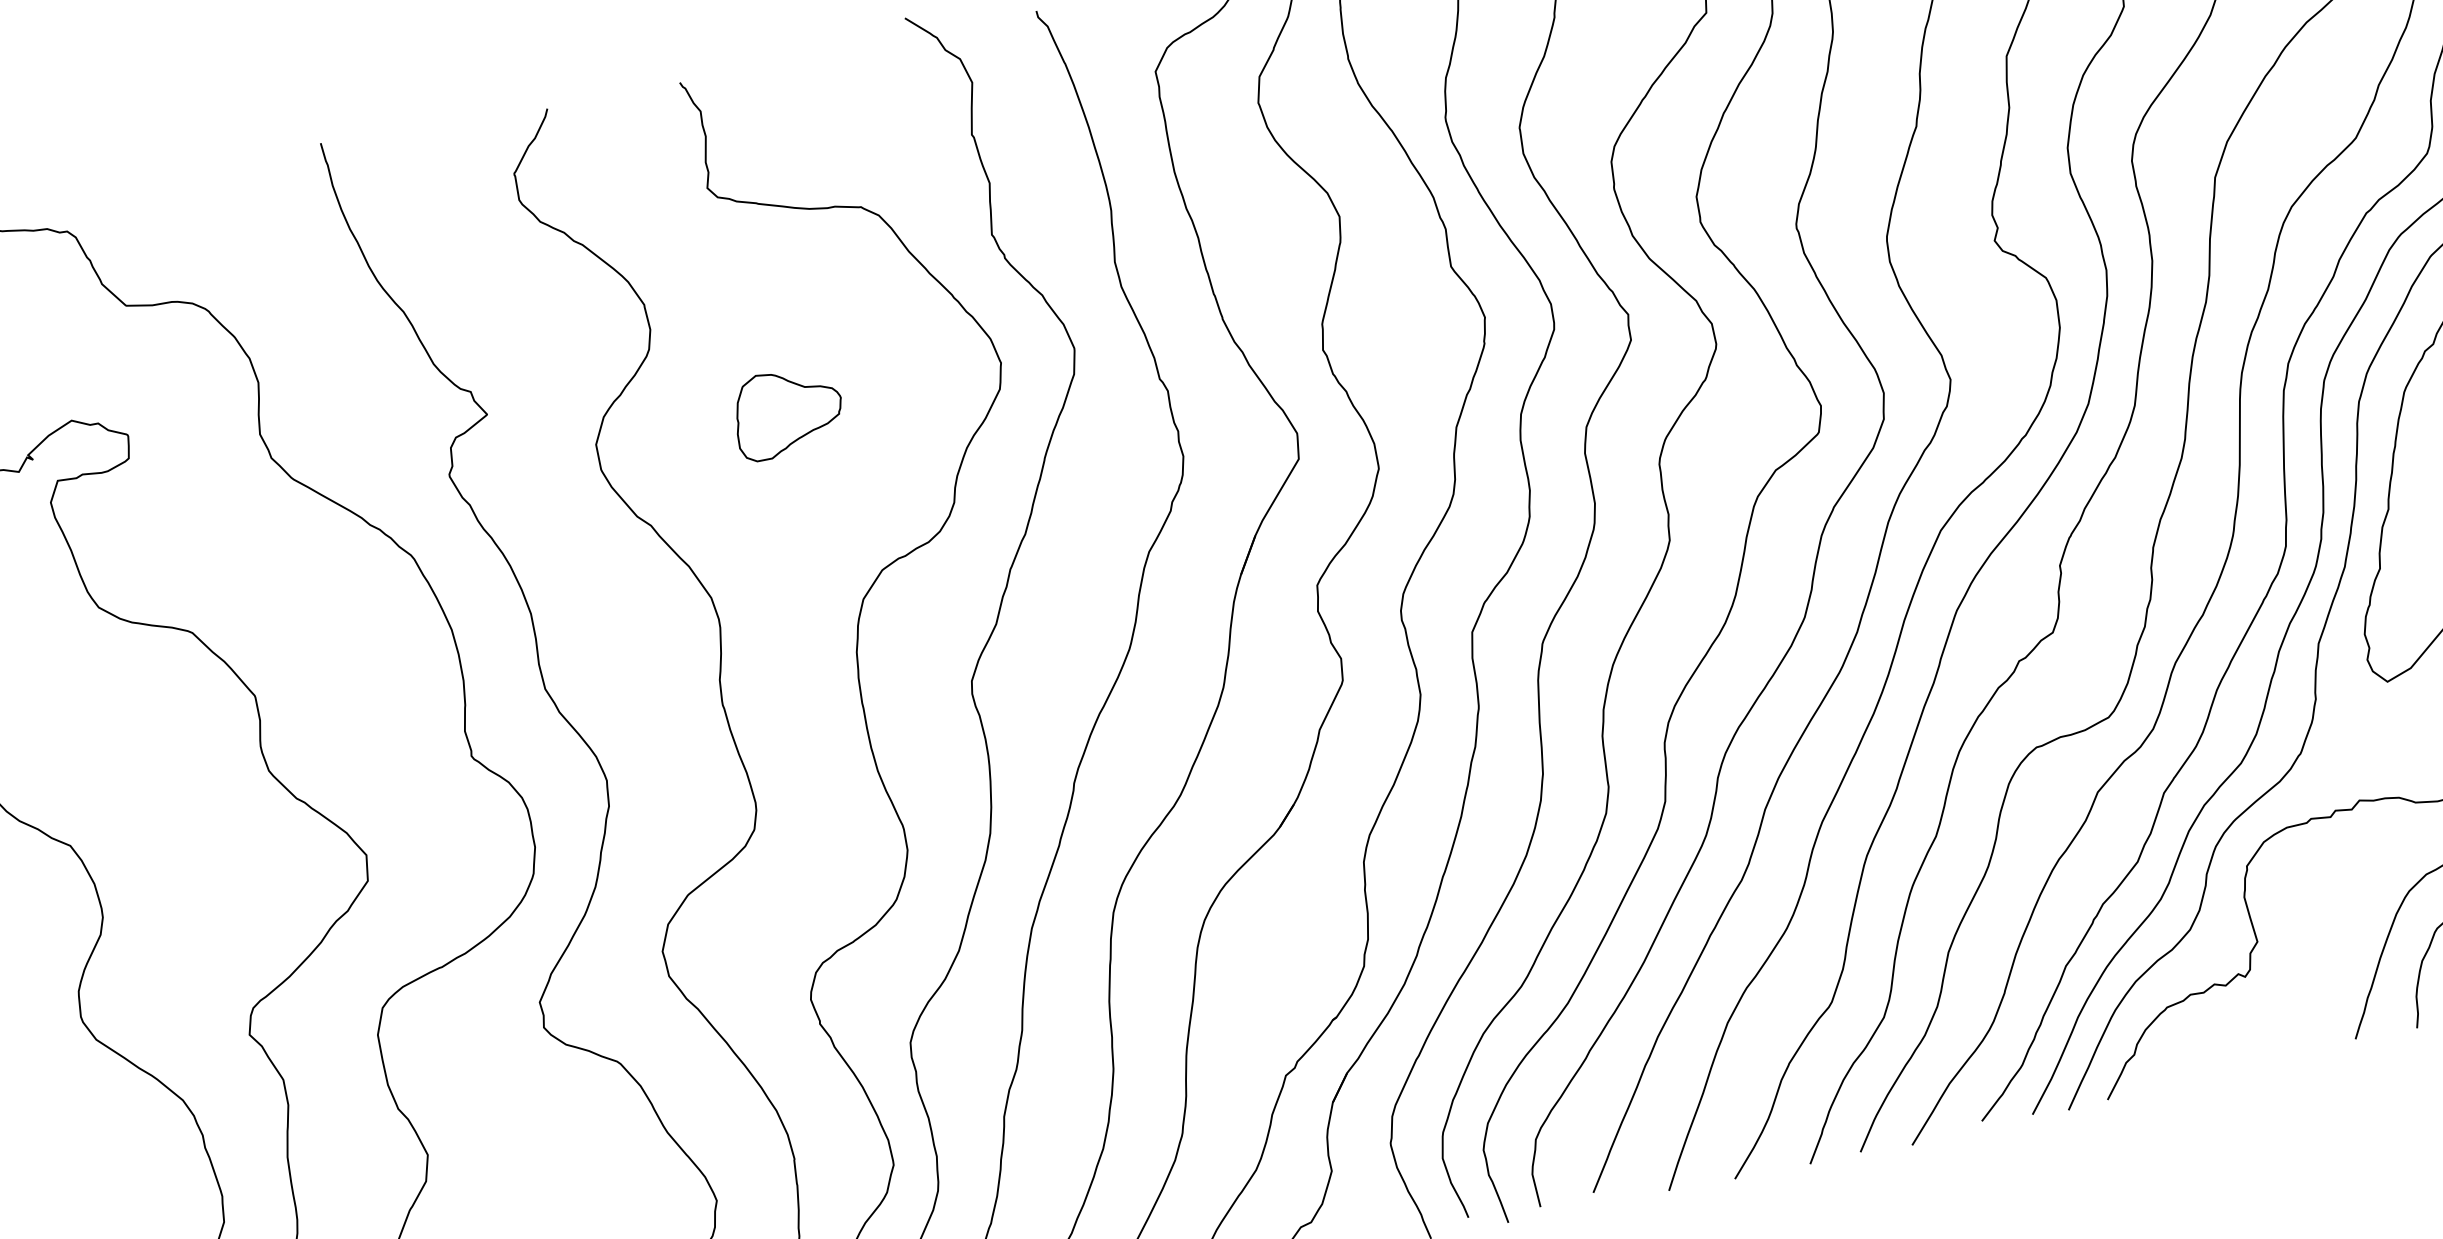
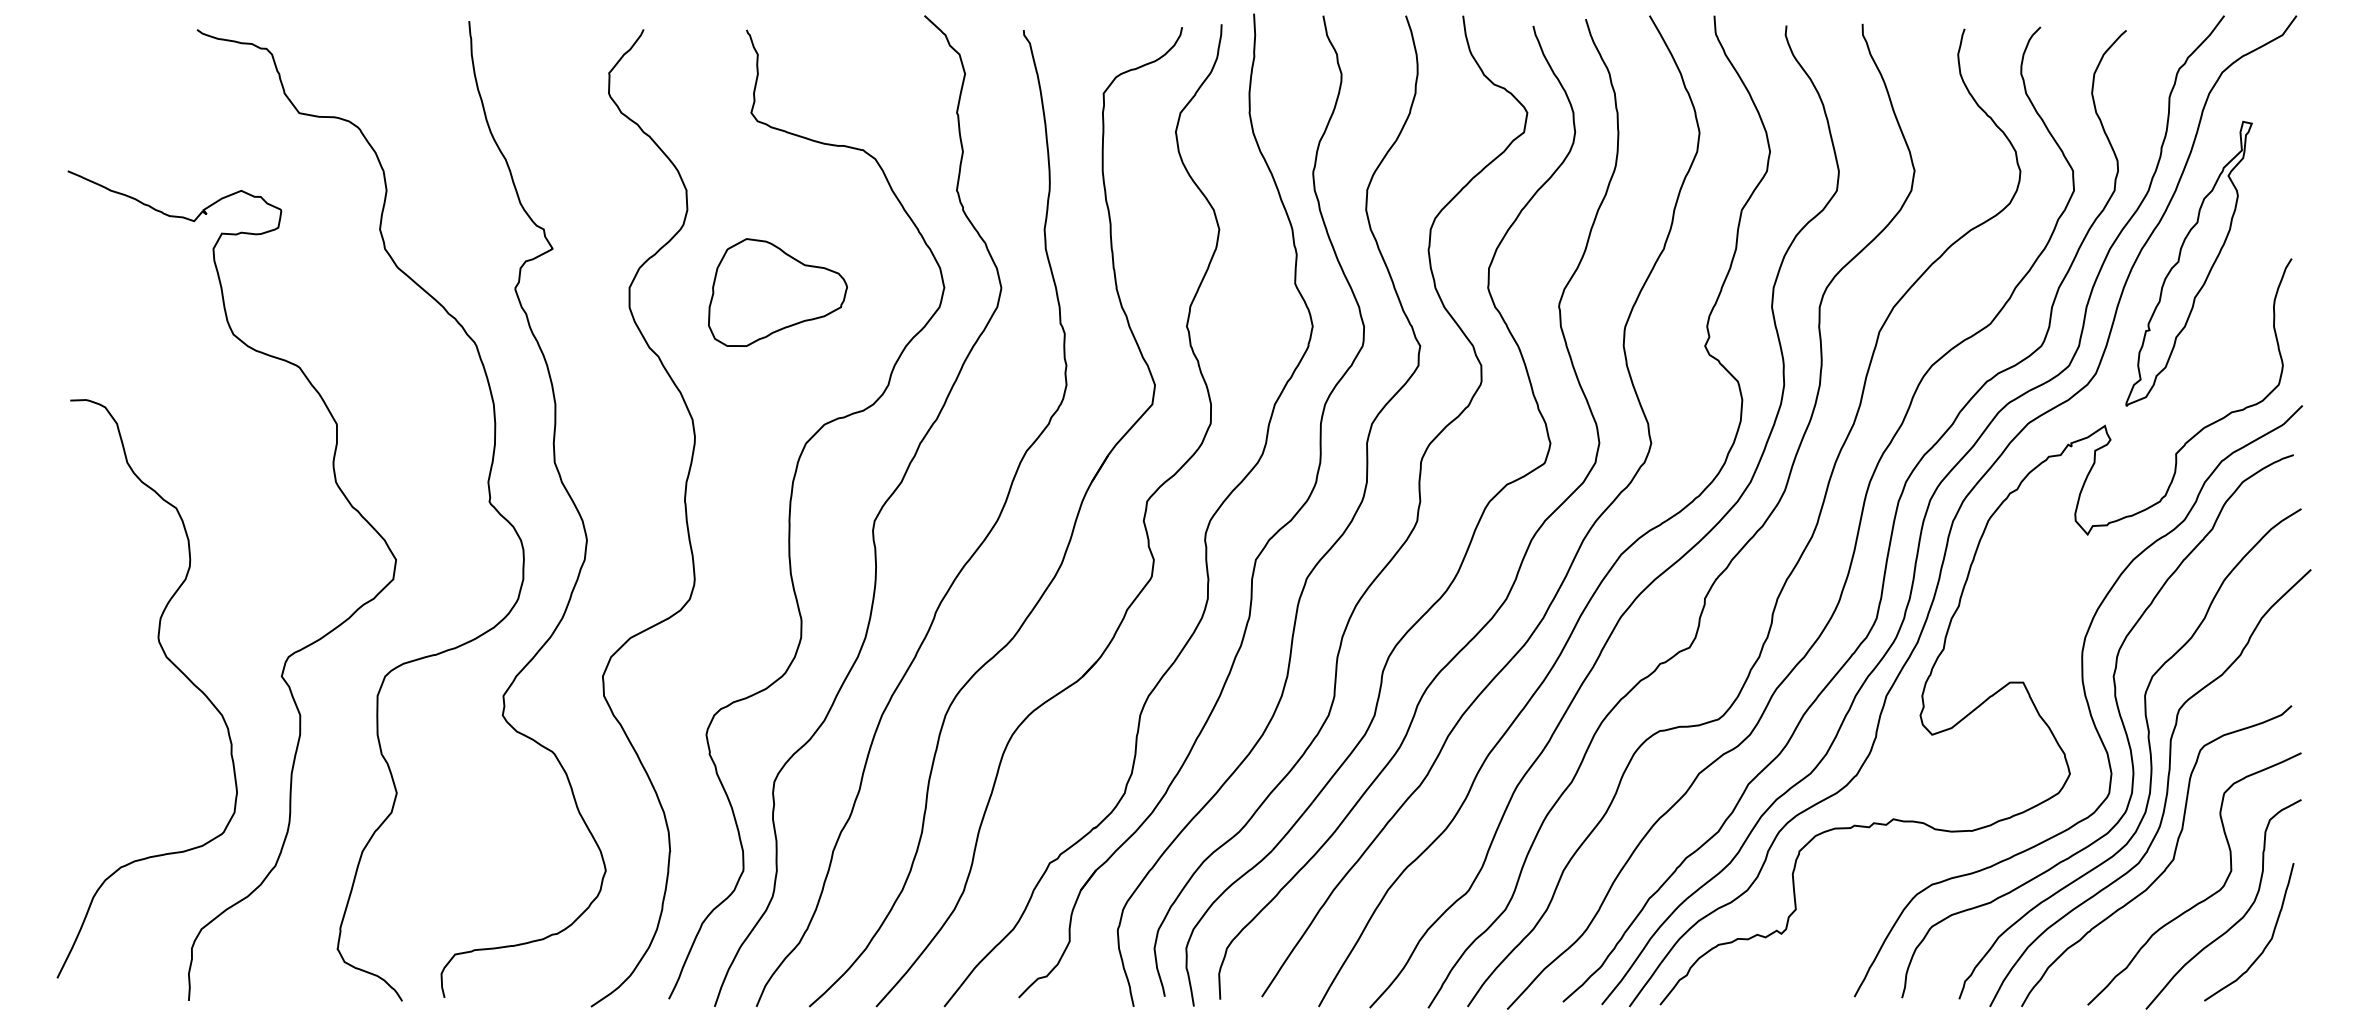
part: (787, 412) -> (777, 292), size x1.67

